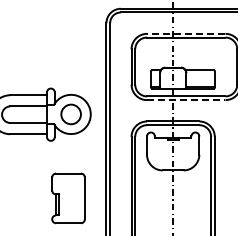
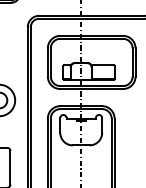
line: (185, 33) -> (91, 35), dashed -> solid
line: (186, 100) -> (91, 89), dashed -> solid

